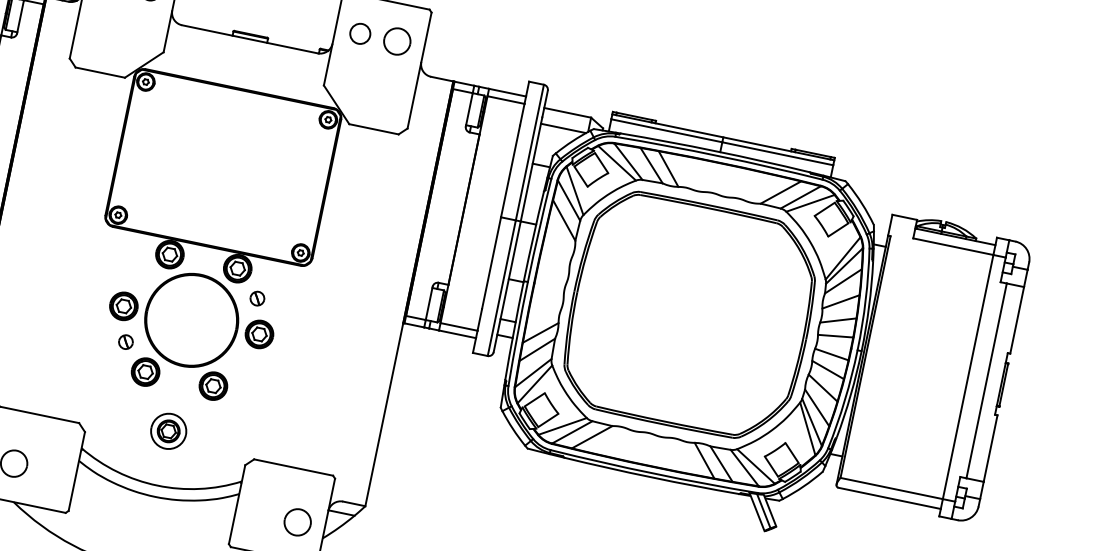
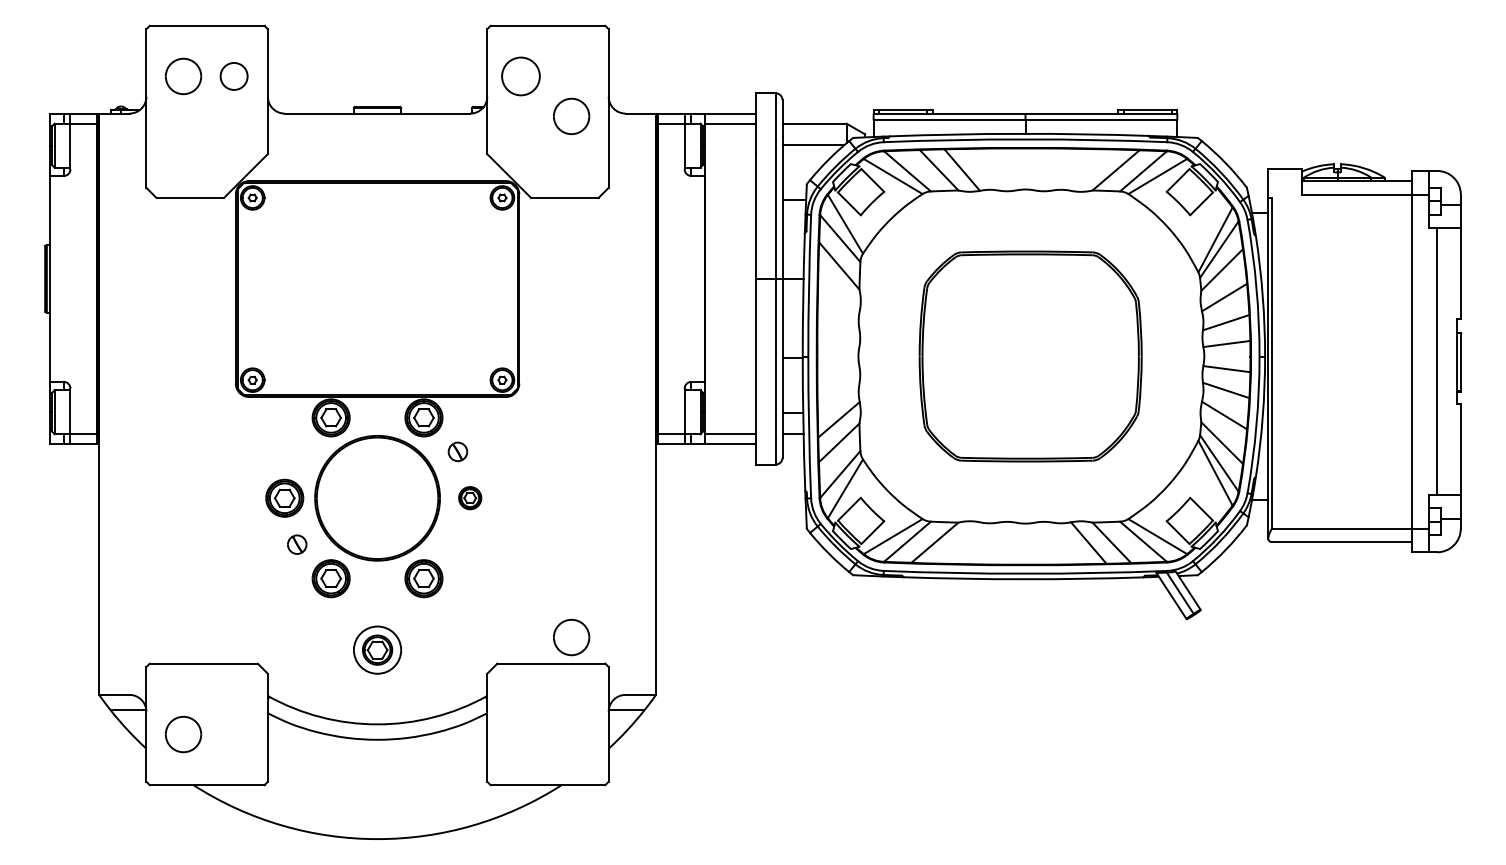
circle: (360, 33) -> (520, 75), size x1.4
part: (397, 41) -> (571, 116), moved
part: (690, 315) -> (1030, 356), size x0.7
part: (258, 333) -> (469, 497), size x0.6
part: (297, 522) -> (571, 637), moved

